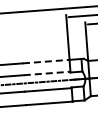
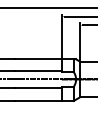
line: (46, 61) -> (38, 59), dashed -> solid
line: (47, 73) -> (38, 71), dashed -> solid

